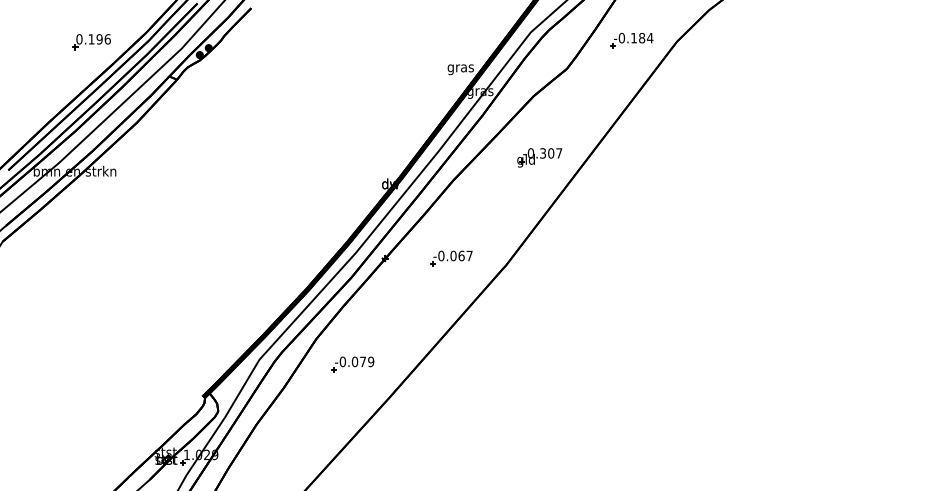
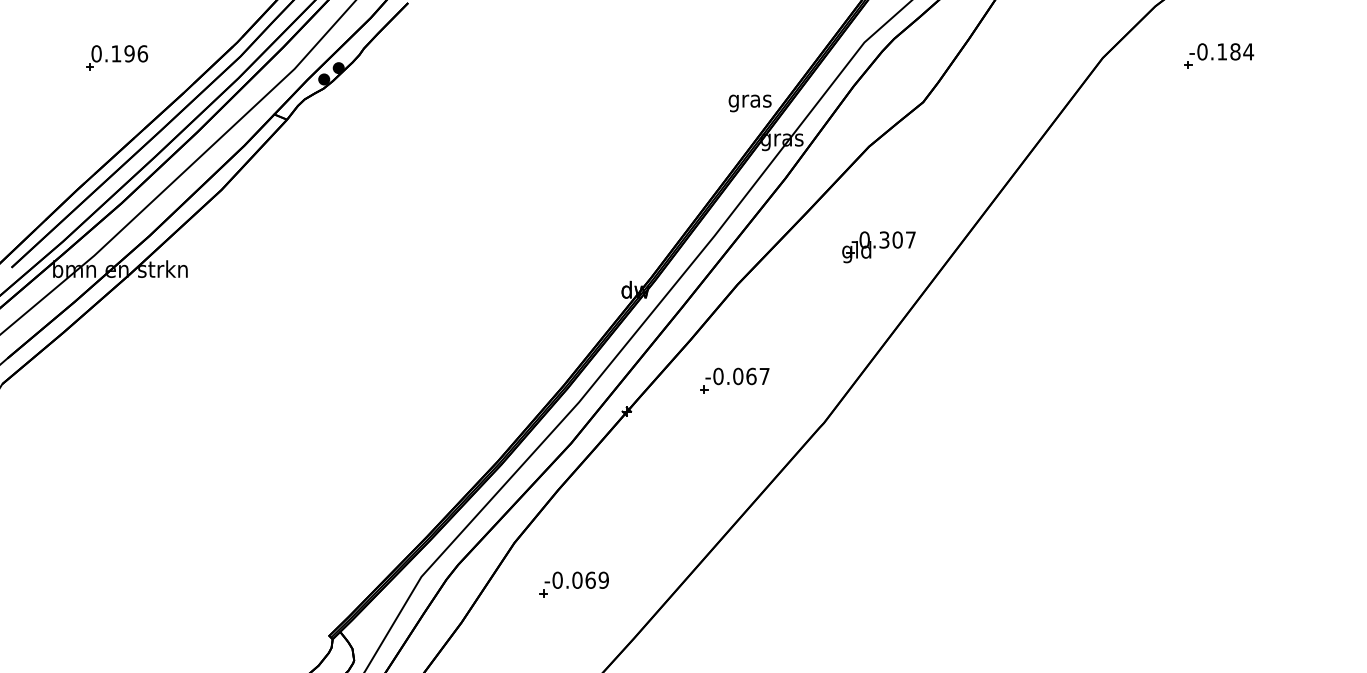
part: (631, 40) -> (1218, 55), moved
part: (91, 42) -> (116, 58), moved
part: (451, 258) -> (734, 380), moved
text: (363, 361) -> (591, 579), -0.079 -> -0.069

